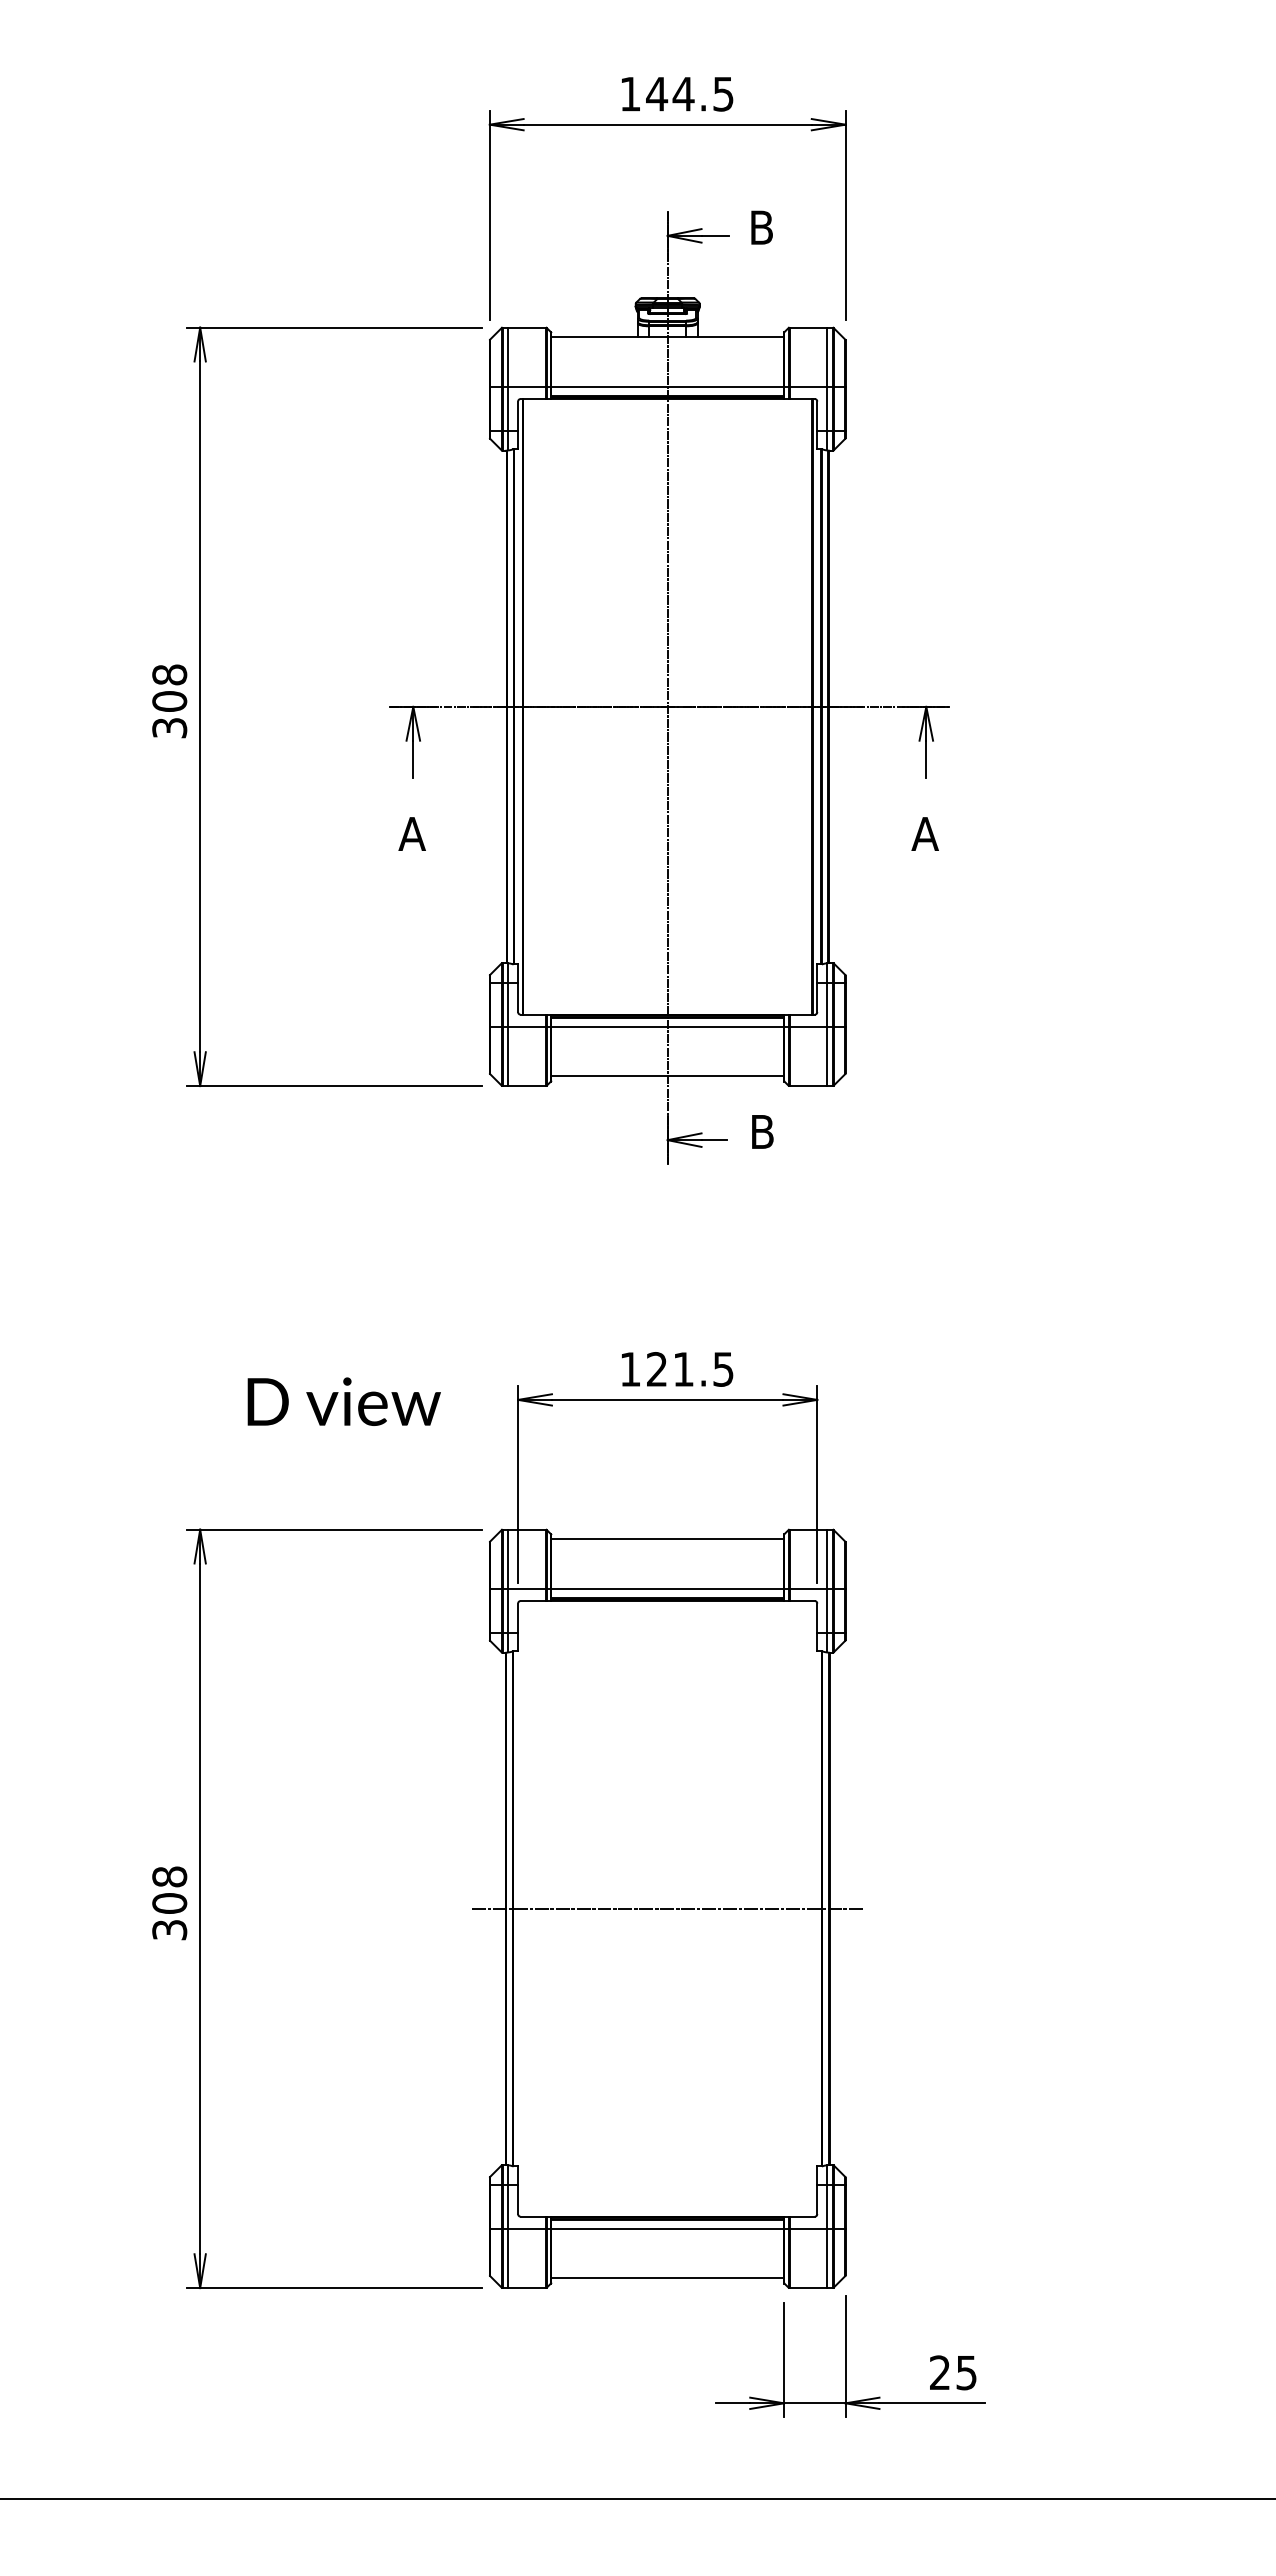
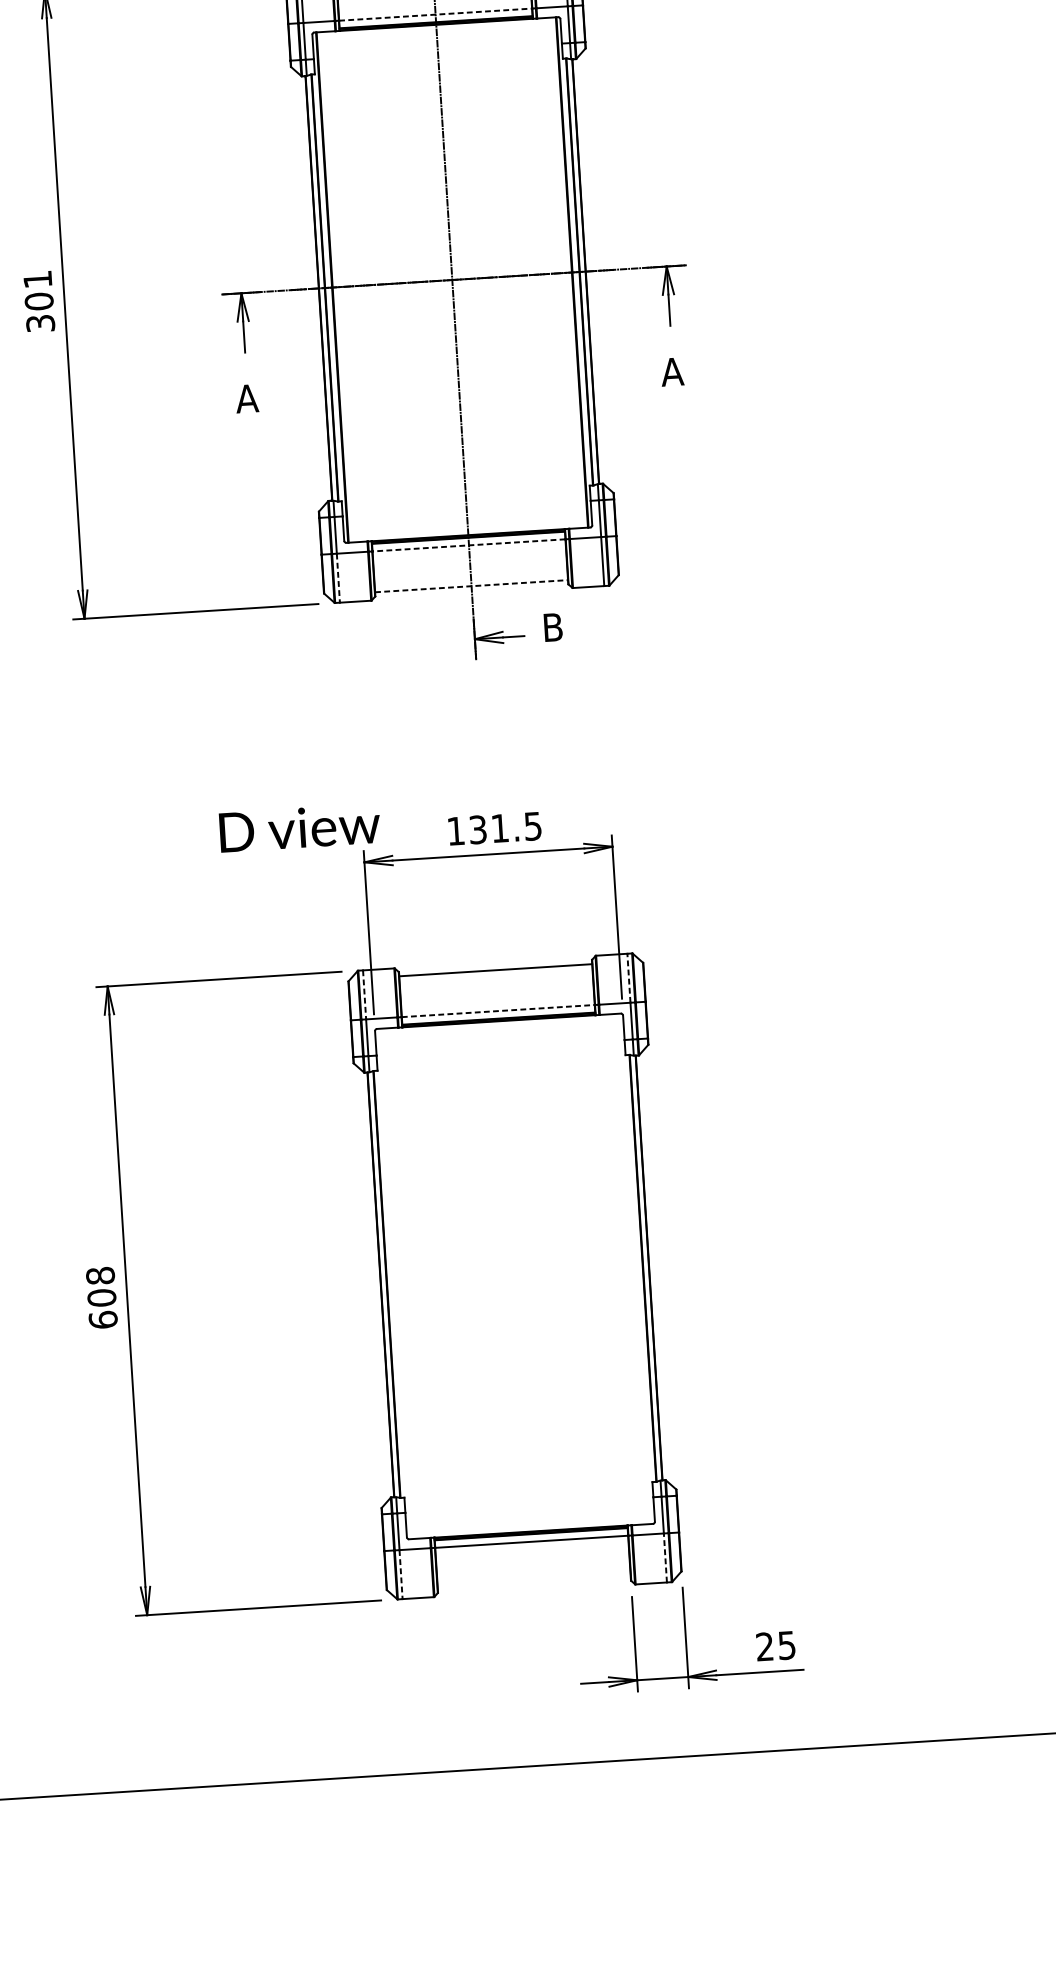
line: (668, 386) -> (436, 14), solid -> dashed
text: (169, 674) -> (37, 279), 308 -> 301
line: (667, 1026) -> (468, 545), solid -> dashed
line: (508, 1056) -> (338, 578), solid -> dashed
line: (668, 1076) -> (472, 586), solid -> dashed
text: (657, 1369) -> (478, 829), 121.5 -> 131.5
text: (343, 1401) -> (299, 827), moved
line: (508, 1559) -> (364, 995), solid -> dashed
line: (827, 1559) -> (629, 978), solid -> dashed
line: (668, 1588) -> (498, 1010), solid -> dashed
line: (667, 1908) -> (514, 1276), removed
text: (169, 1929) -> (103, 1319), 308 -> 608
line: (508, 2258) -> (401, 1574), solid -> dashed
line: (827, 2258) -> (665, 1557), solid -> dashed
line: (667, 2278) -> (534, 1582), removed

